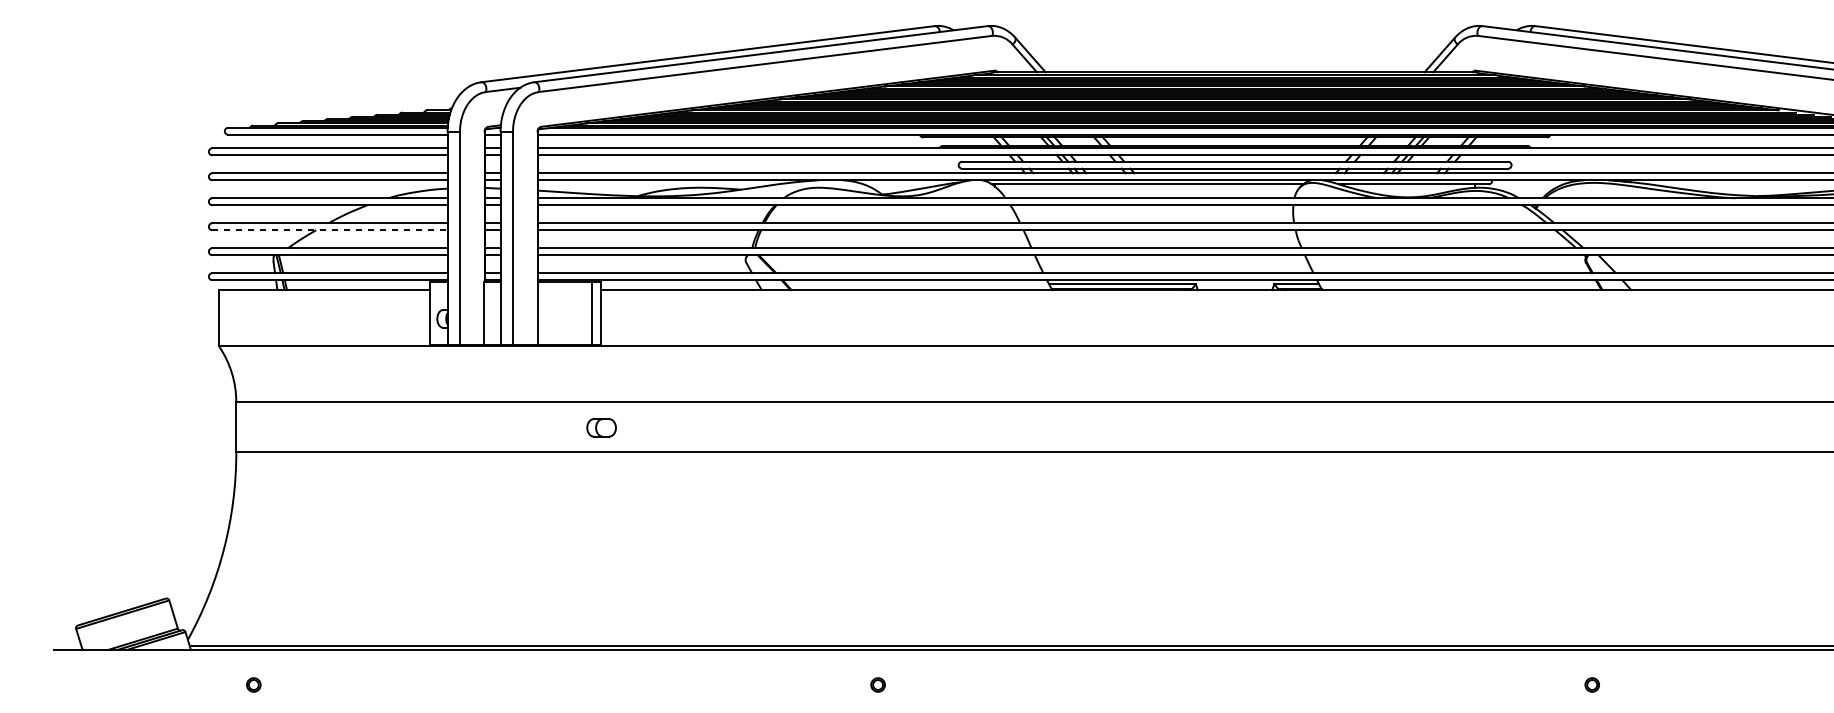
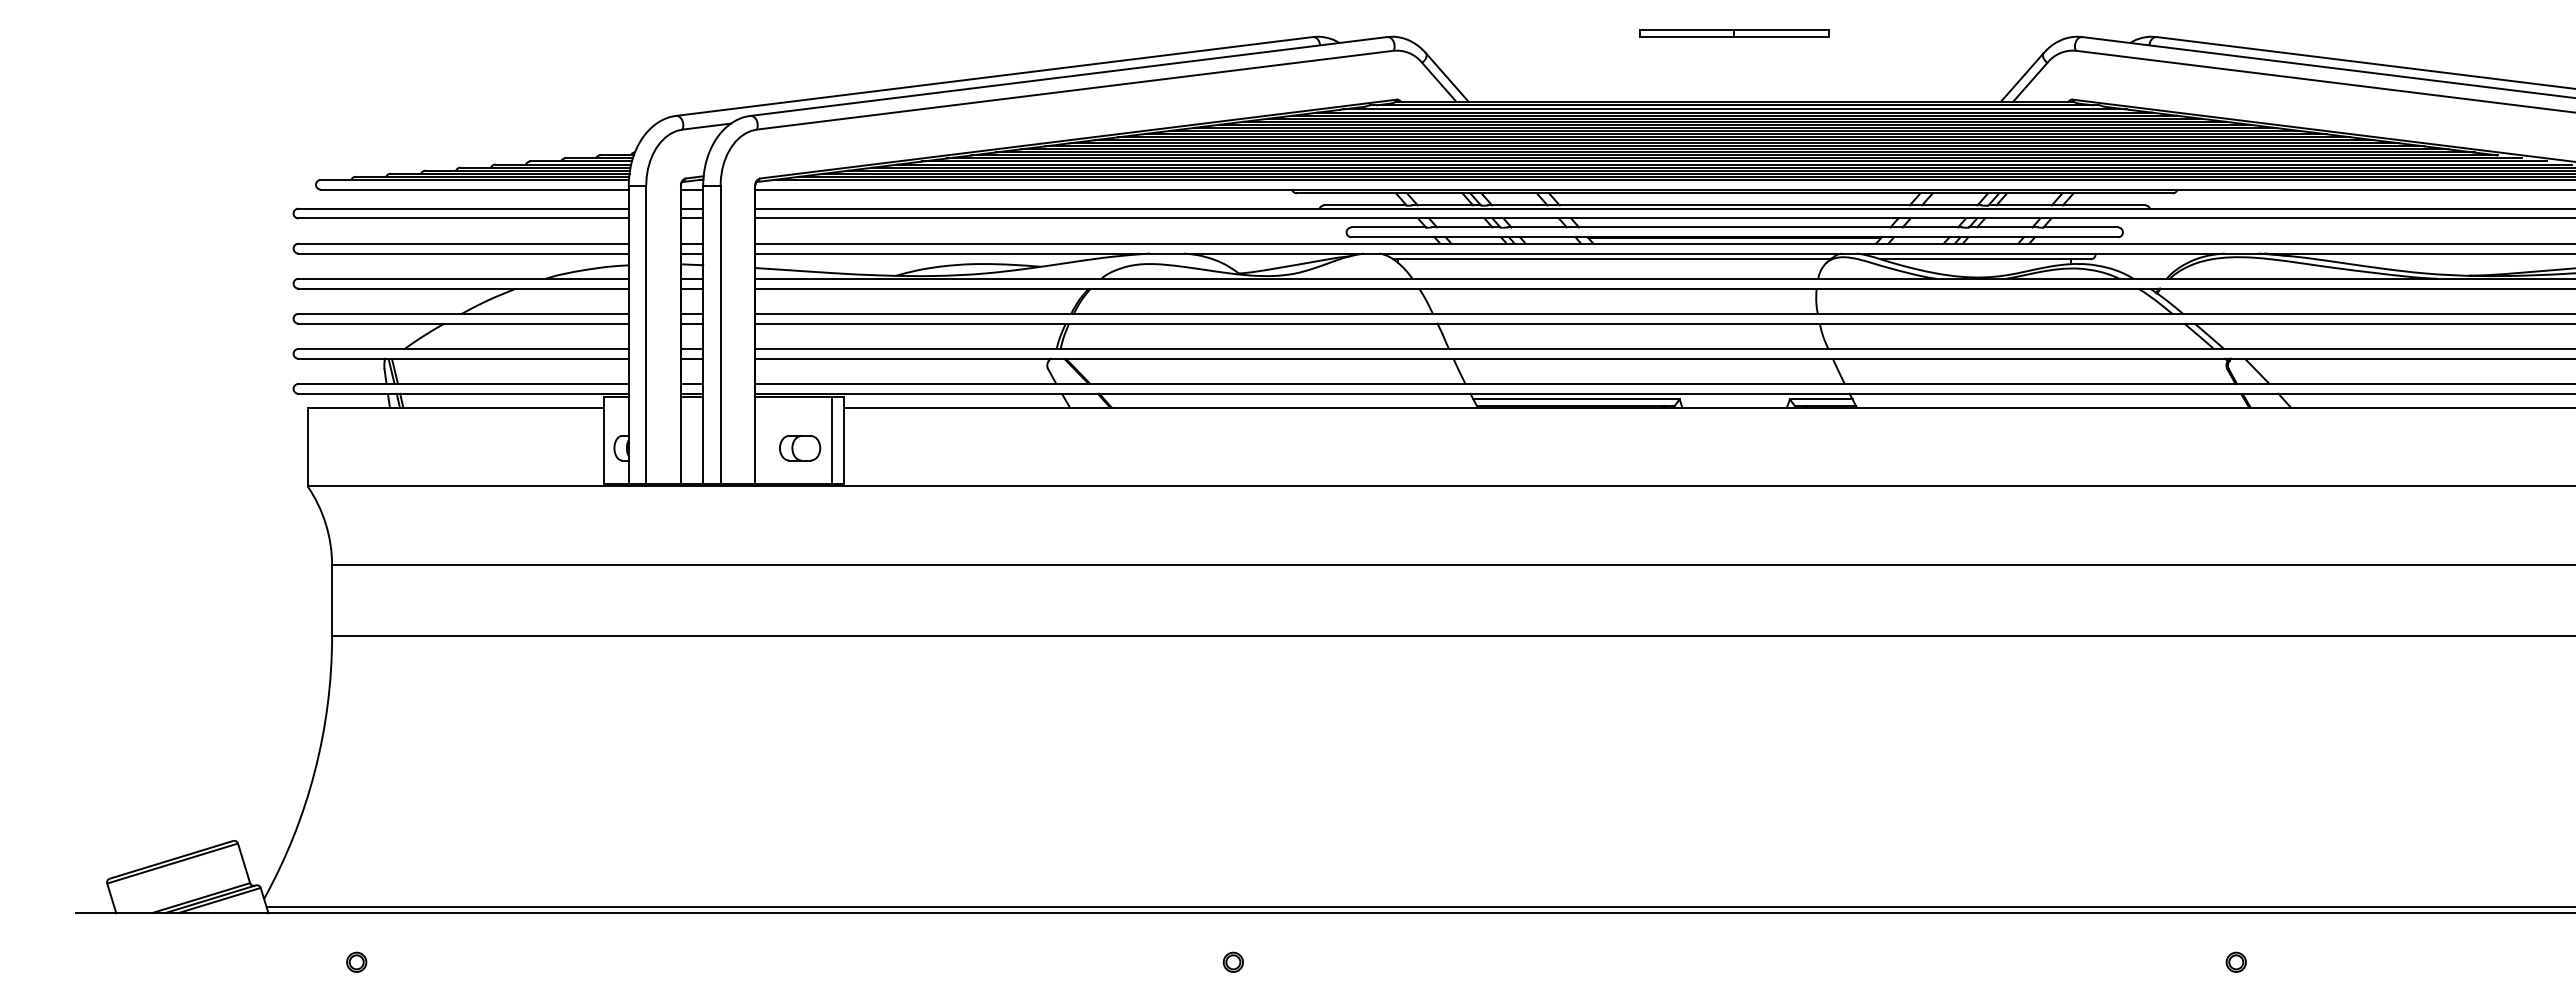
part: (1234, 23) -> (1734, 33), added
line: (330, 230) -> (464, 323), dashed -> solid
part: (601, 428) -> (800, 448), moved

